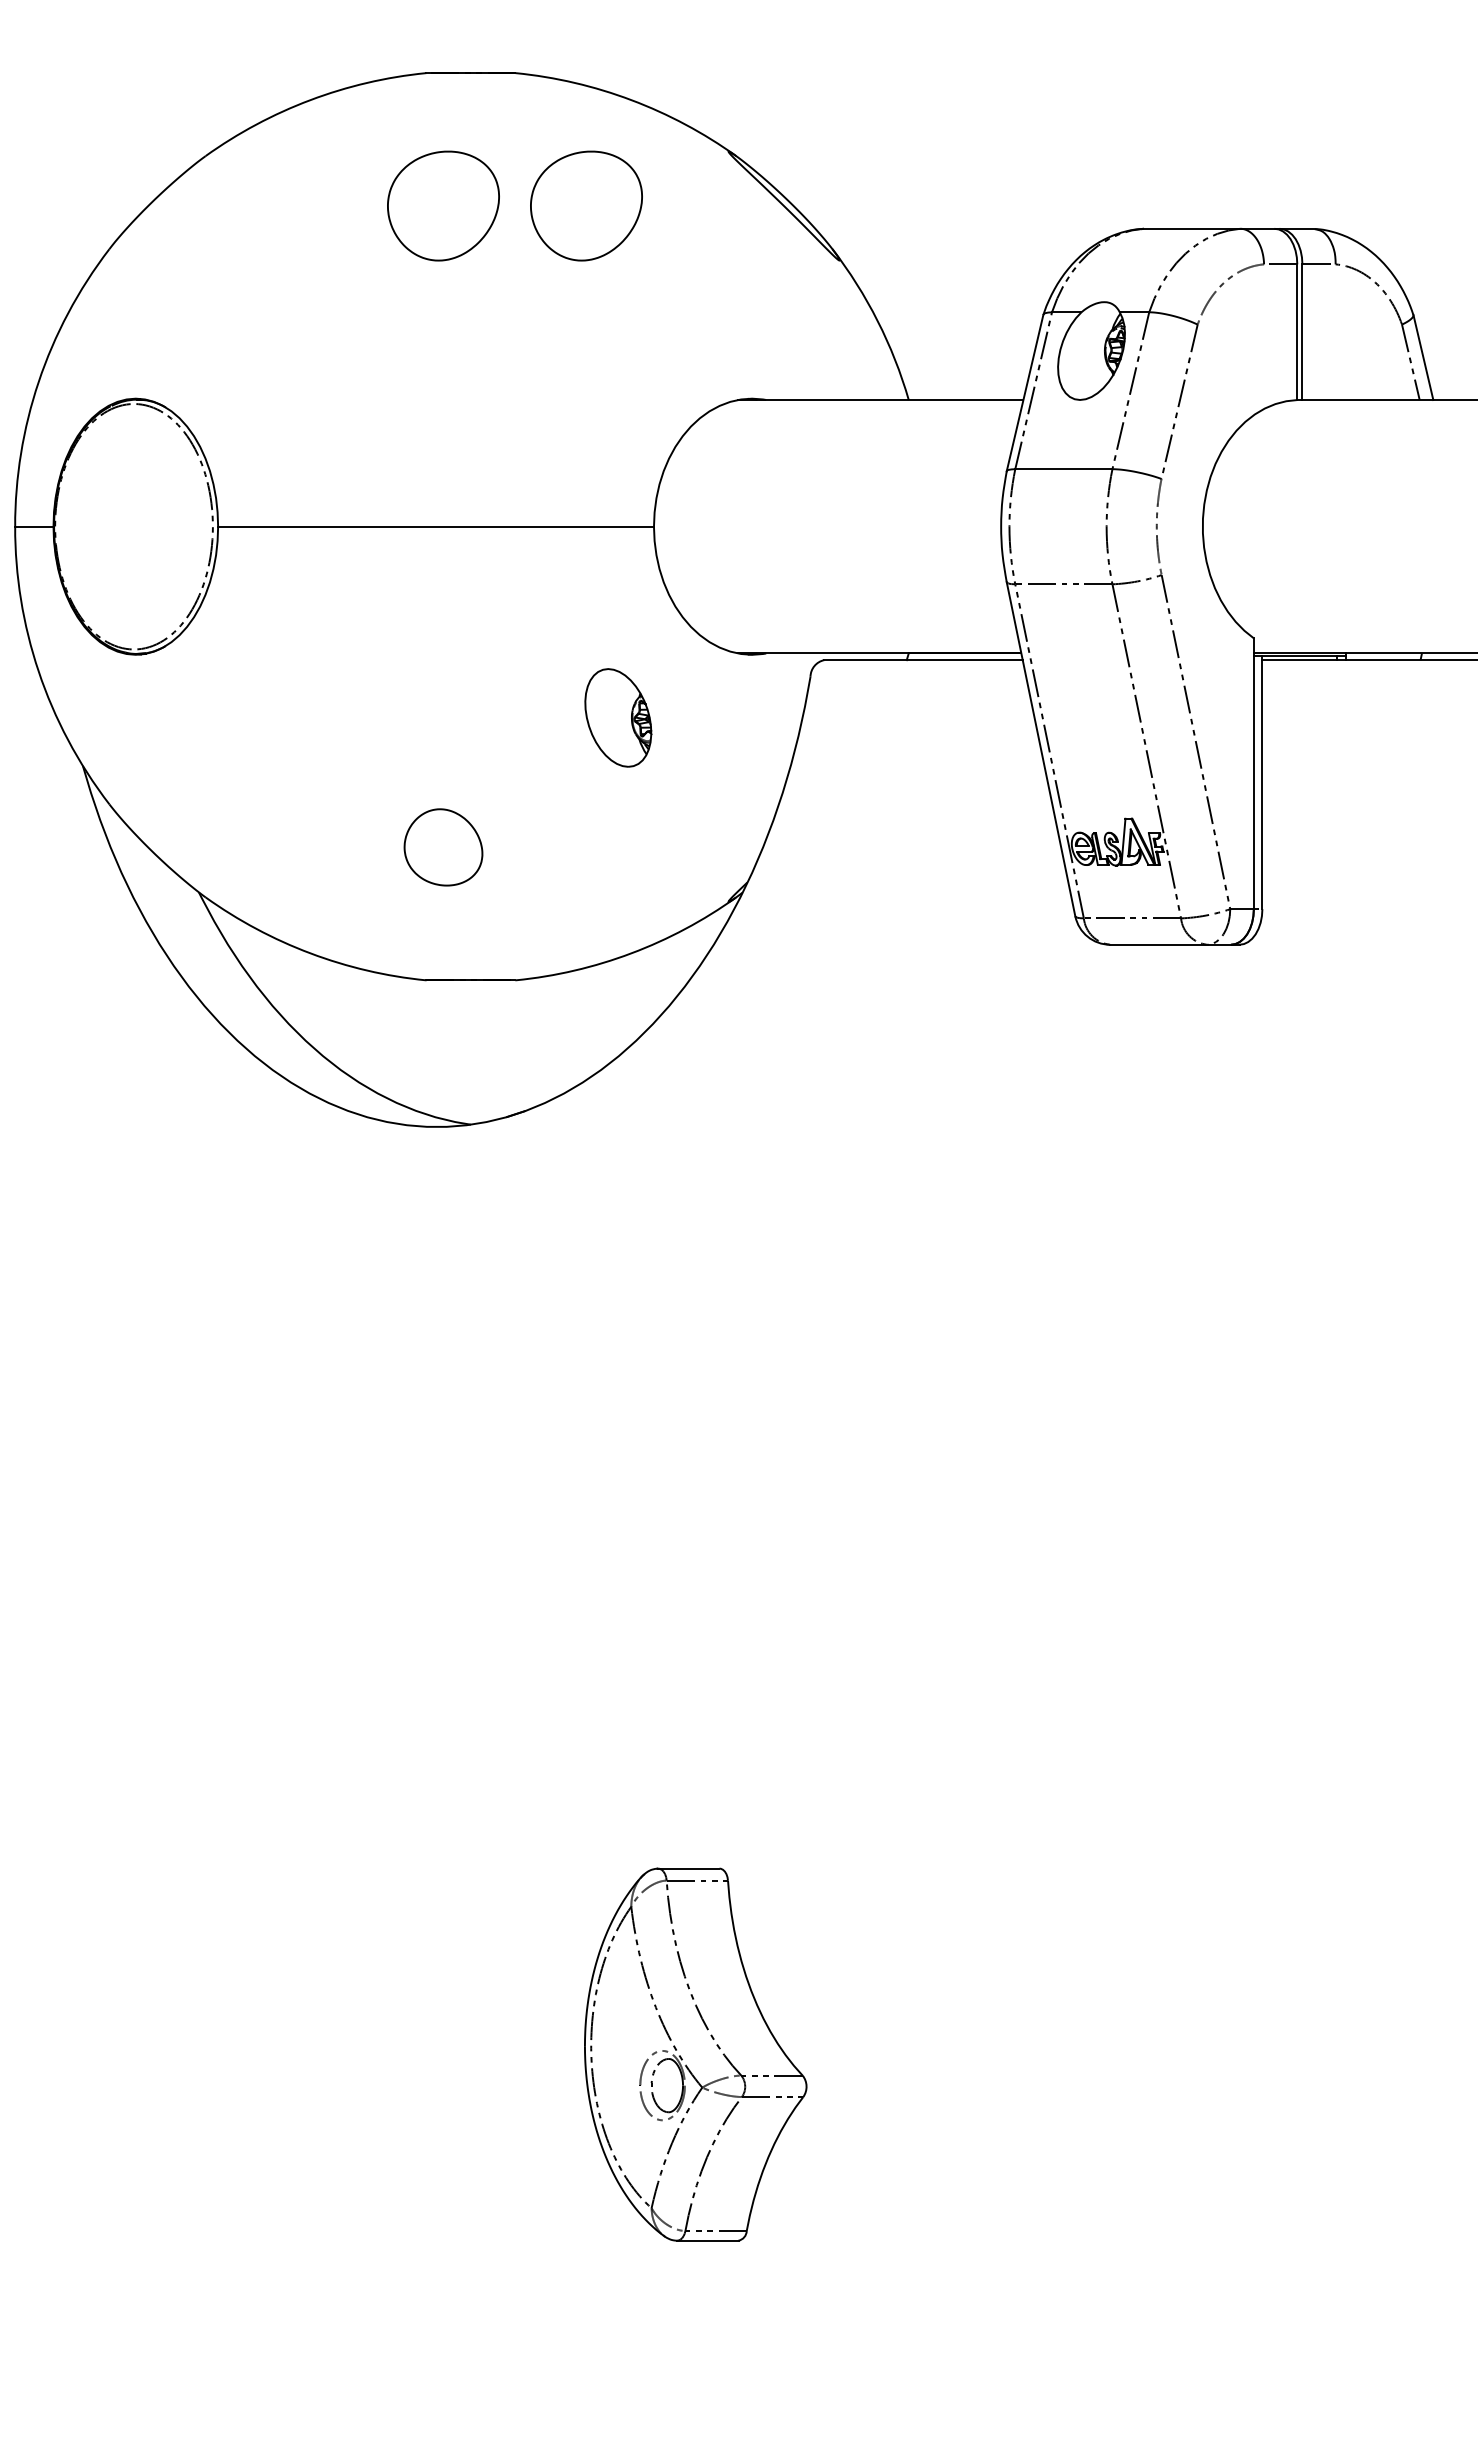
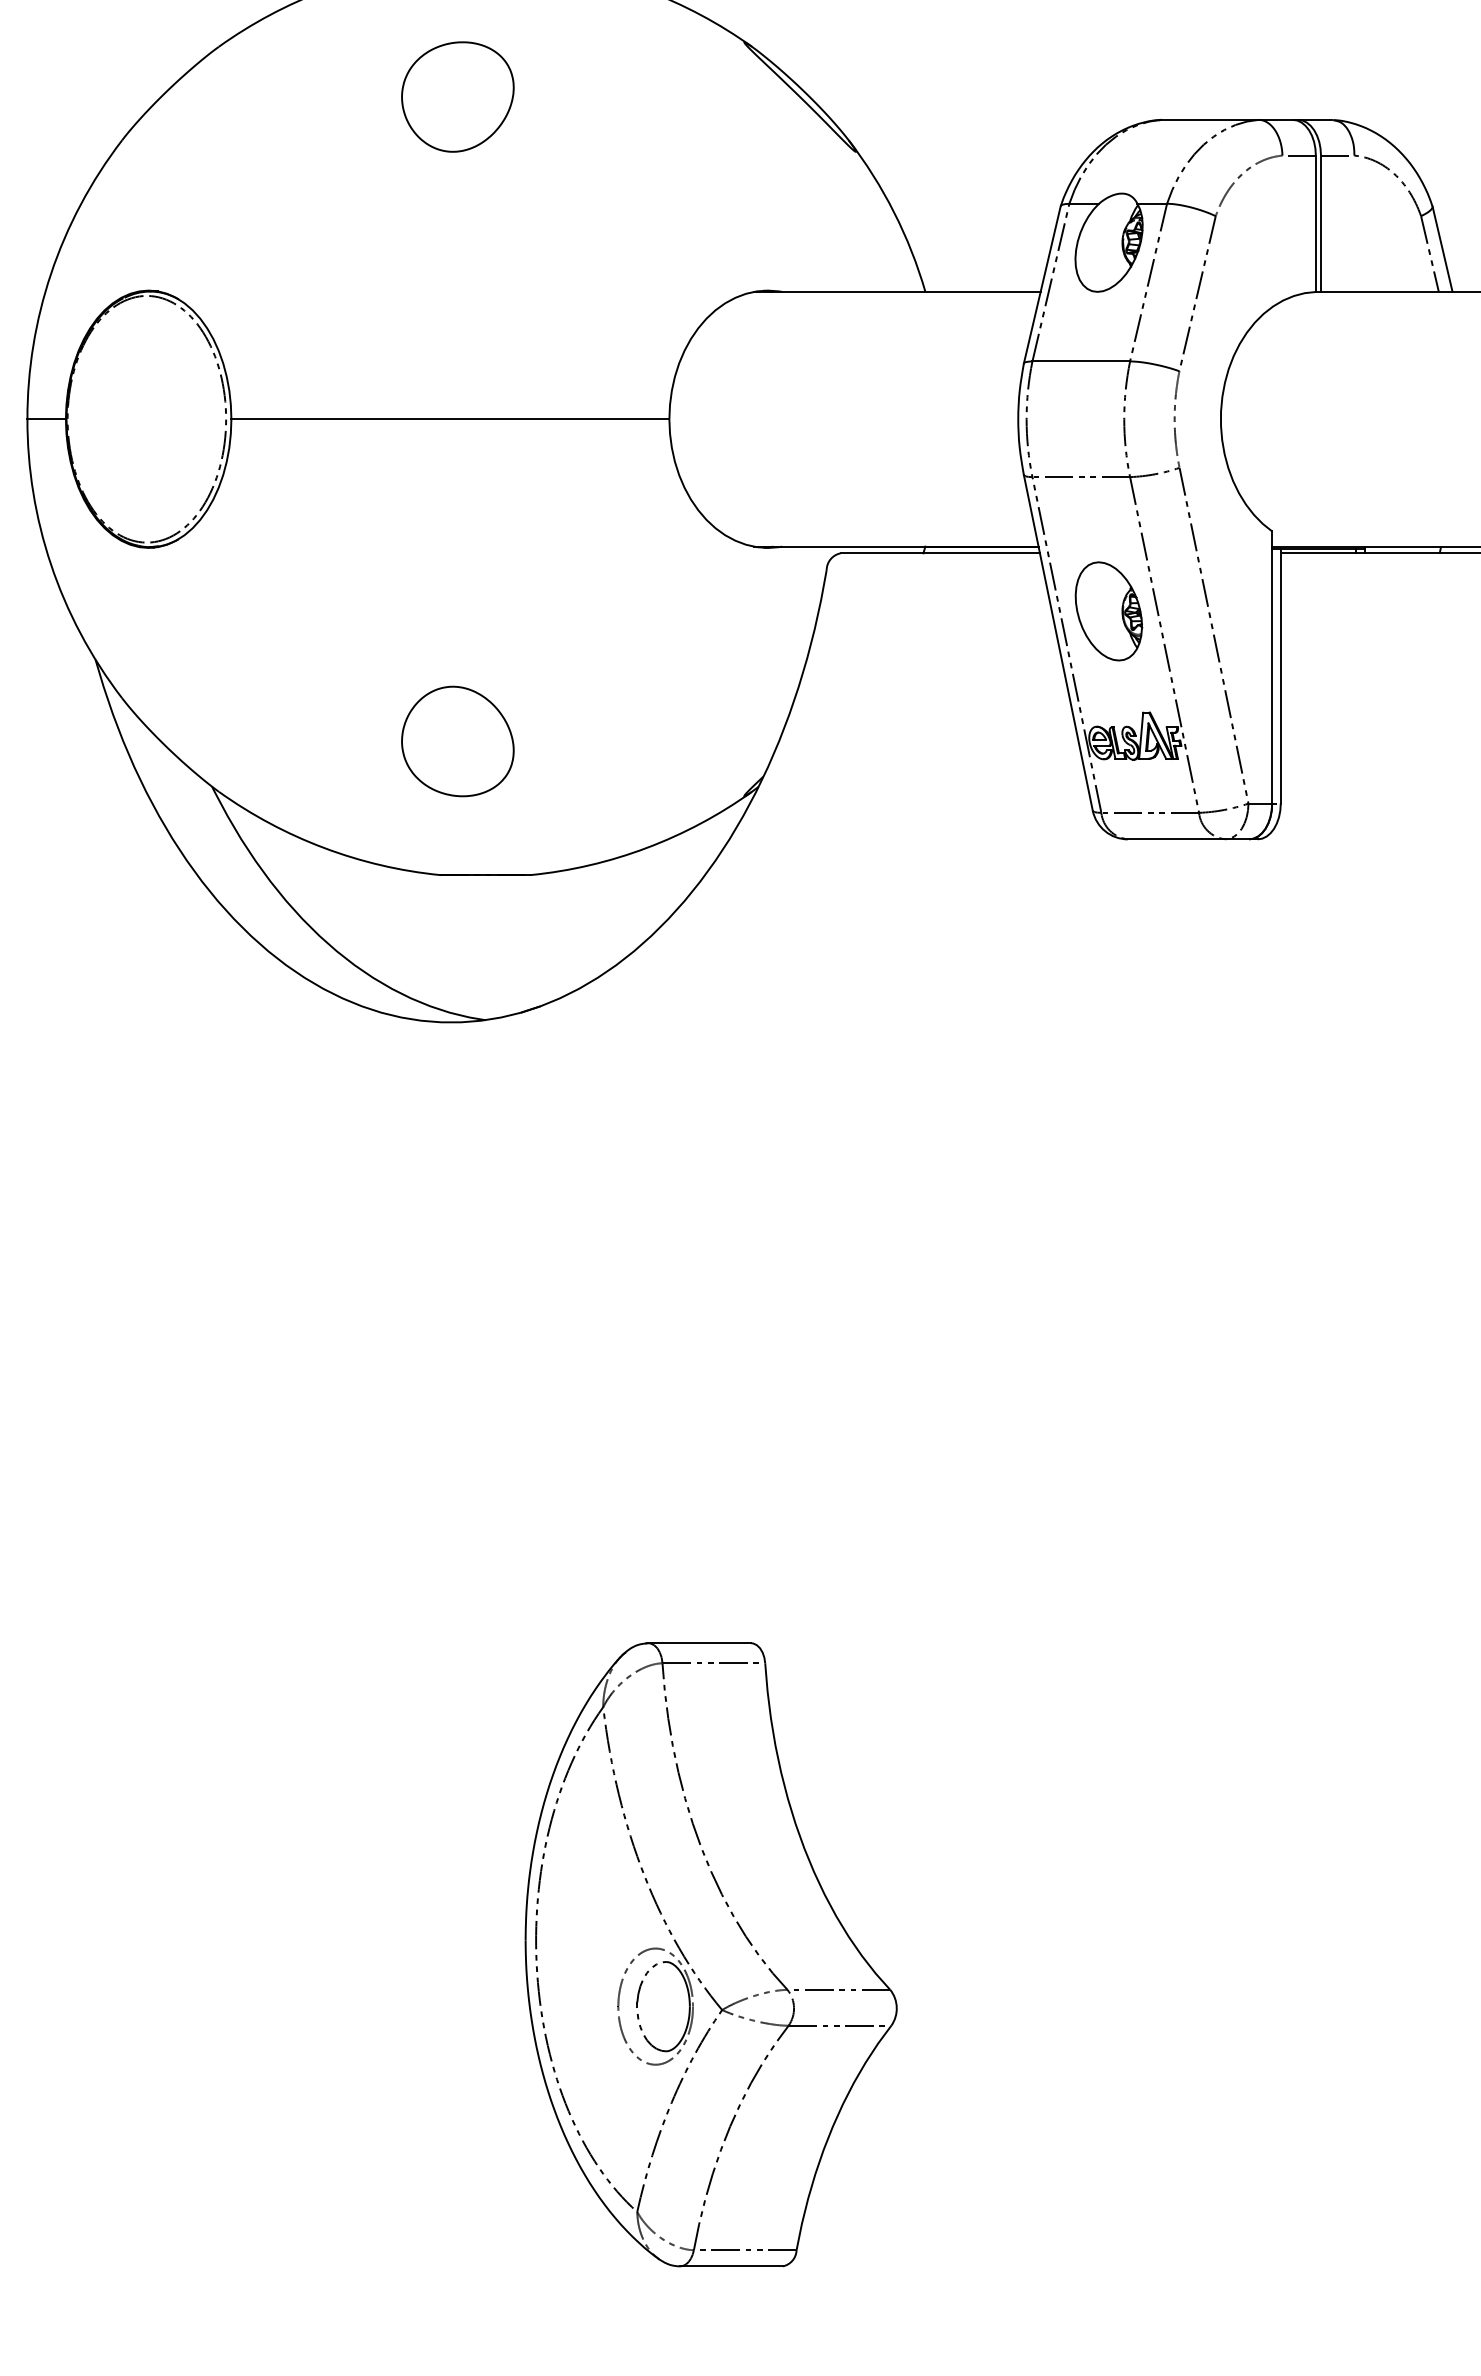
part: (586, 205) -> (601, 96), removed
part: (618, 717) -> (1109, 610), moved
part: (443, 847) -> (457, 741), size x1.43
part: (695, 2054) -> (711, 1954), size x1.67

